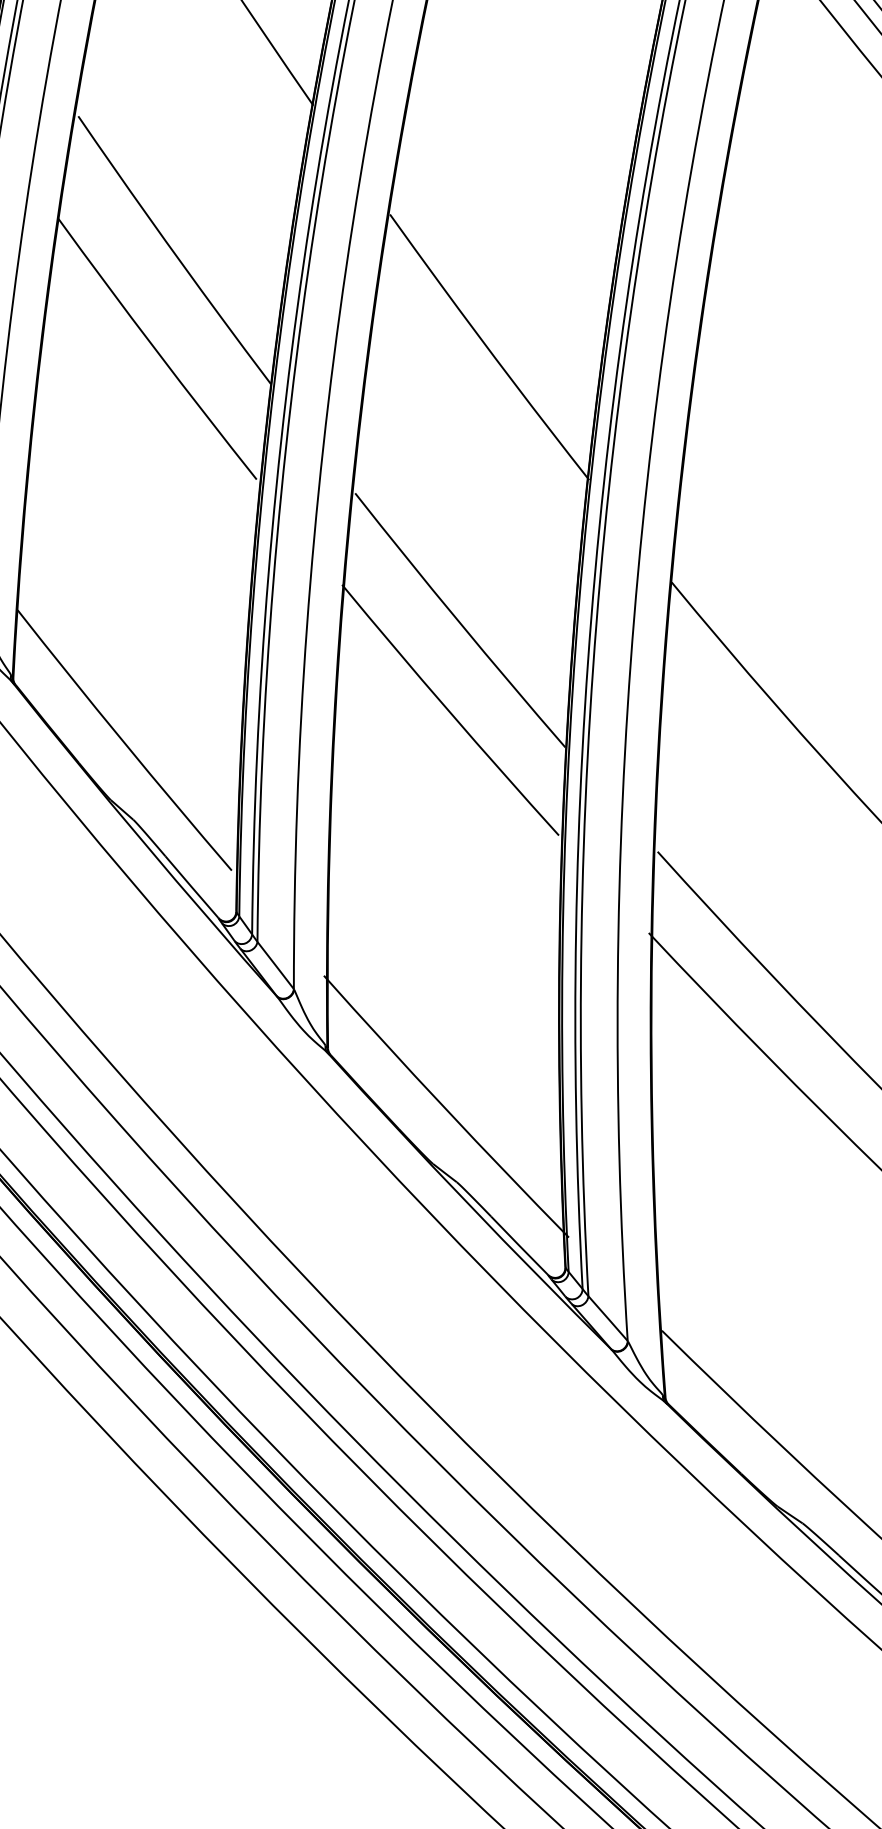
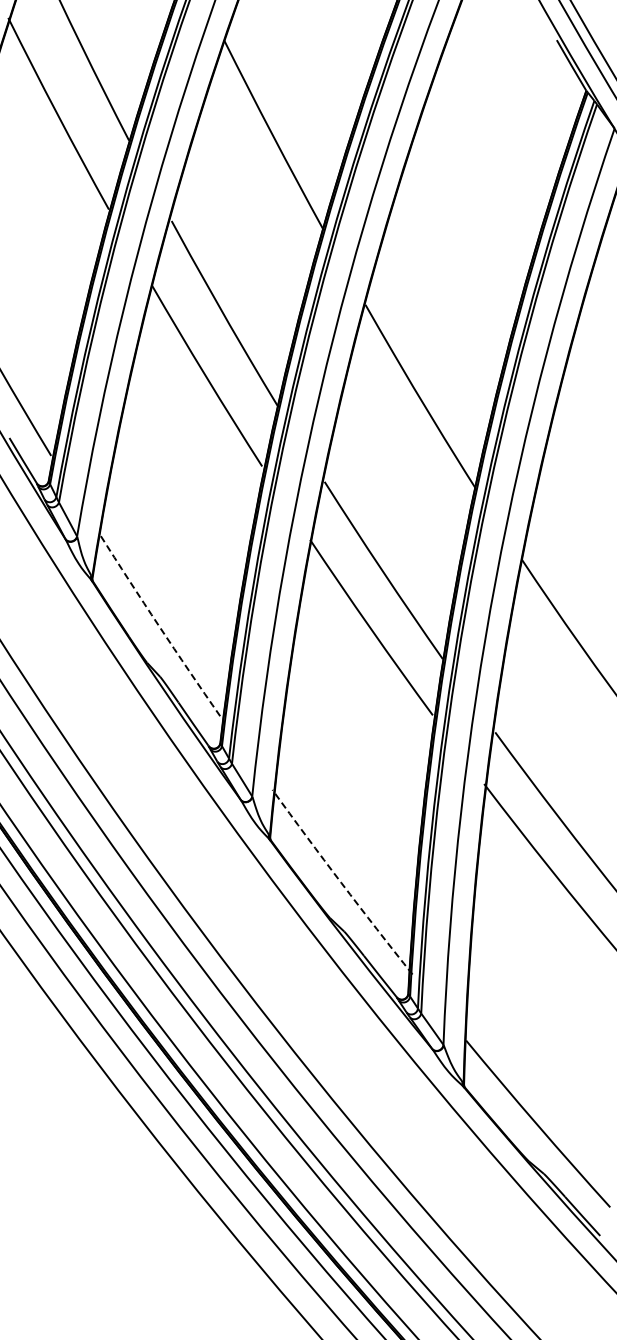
arc: (124, 742) -> (159, 626), solid -> dashed
arc: (445, 1108) -> (341, 883), solid -> dashed

